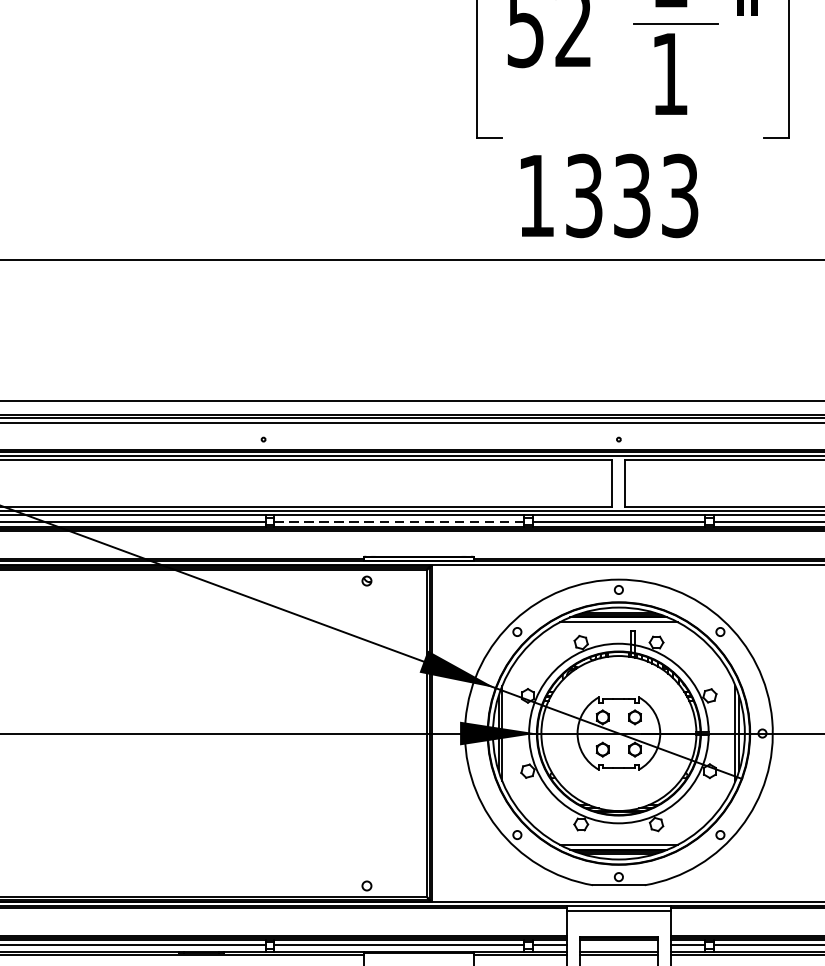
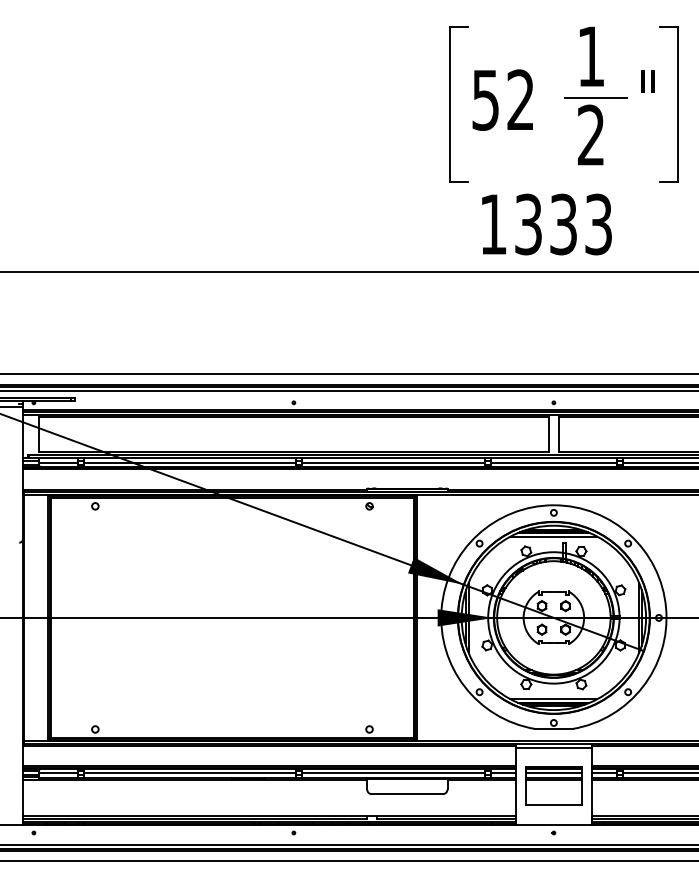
text: (668, 72) -> (590, 134), 1 -> 2
line: (399, 521) -> (393, 462), dashed -> solid
line: (618, 944) -> (553, 772), added

